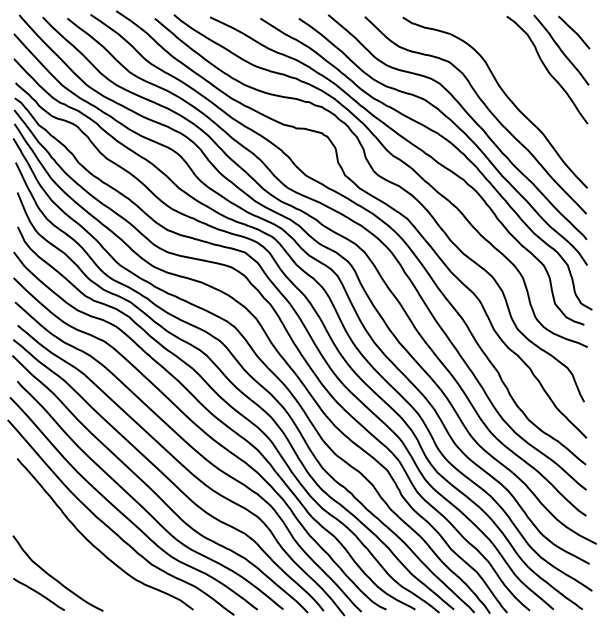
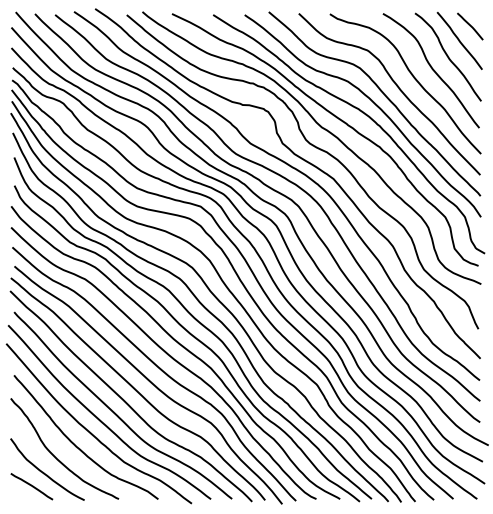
curve: (527, 85) -> (432, 69), added
curve: (68, 558) -> (56, 457), added

